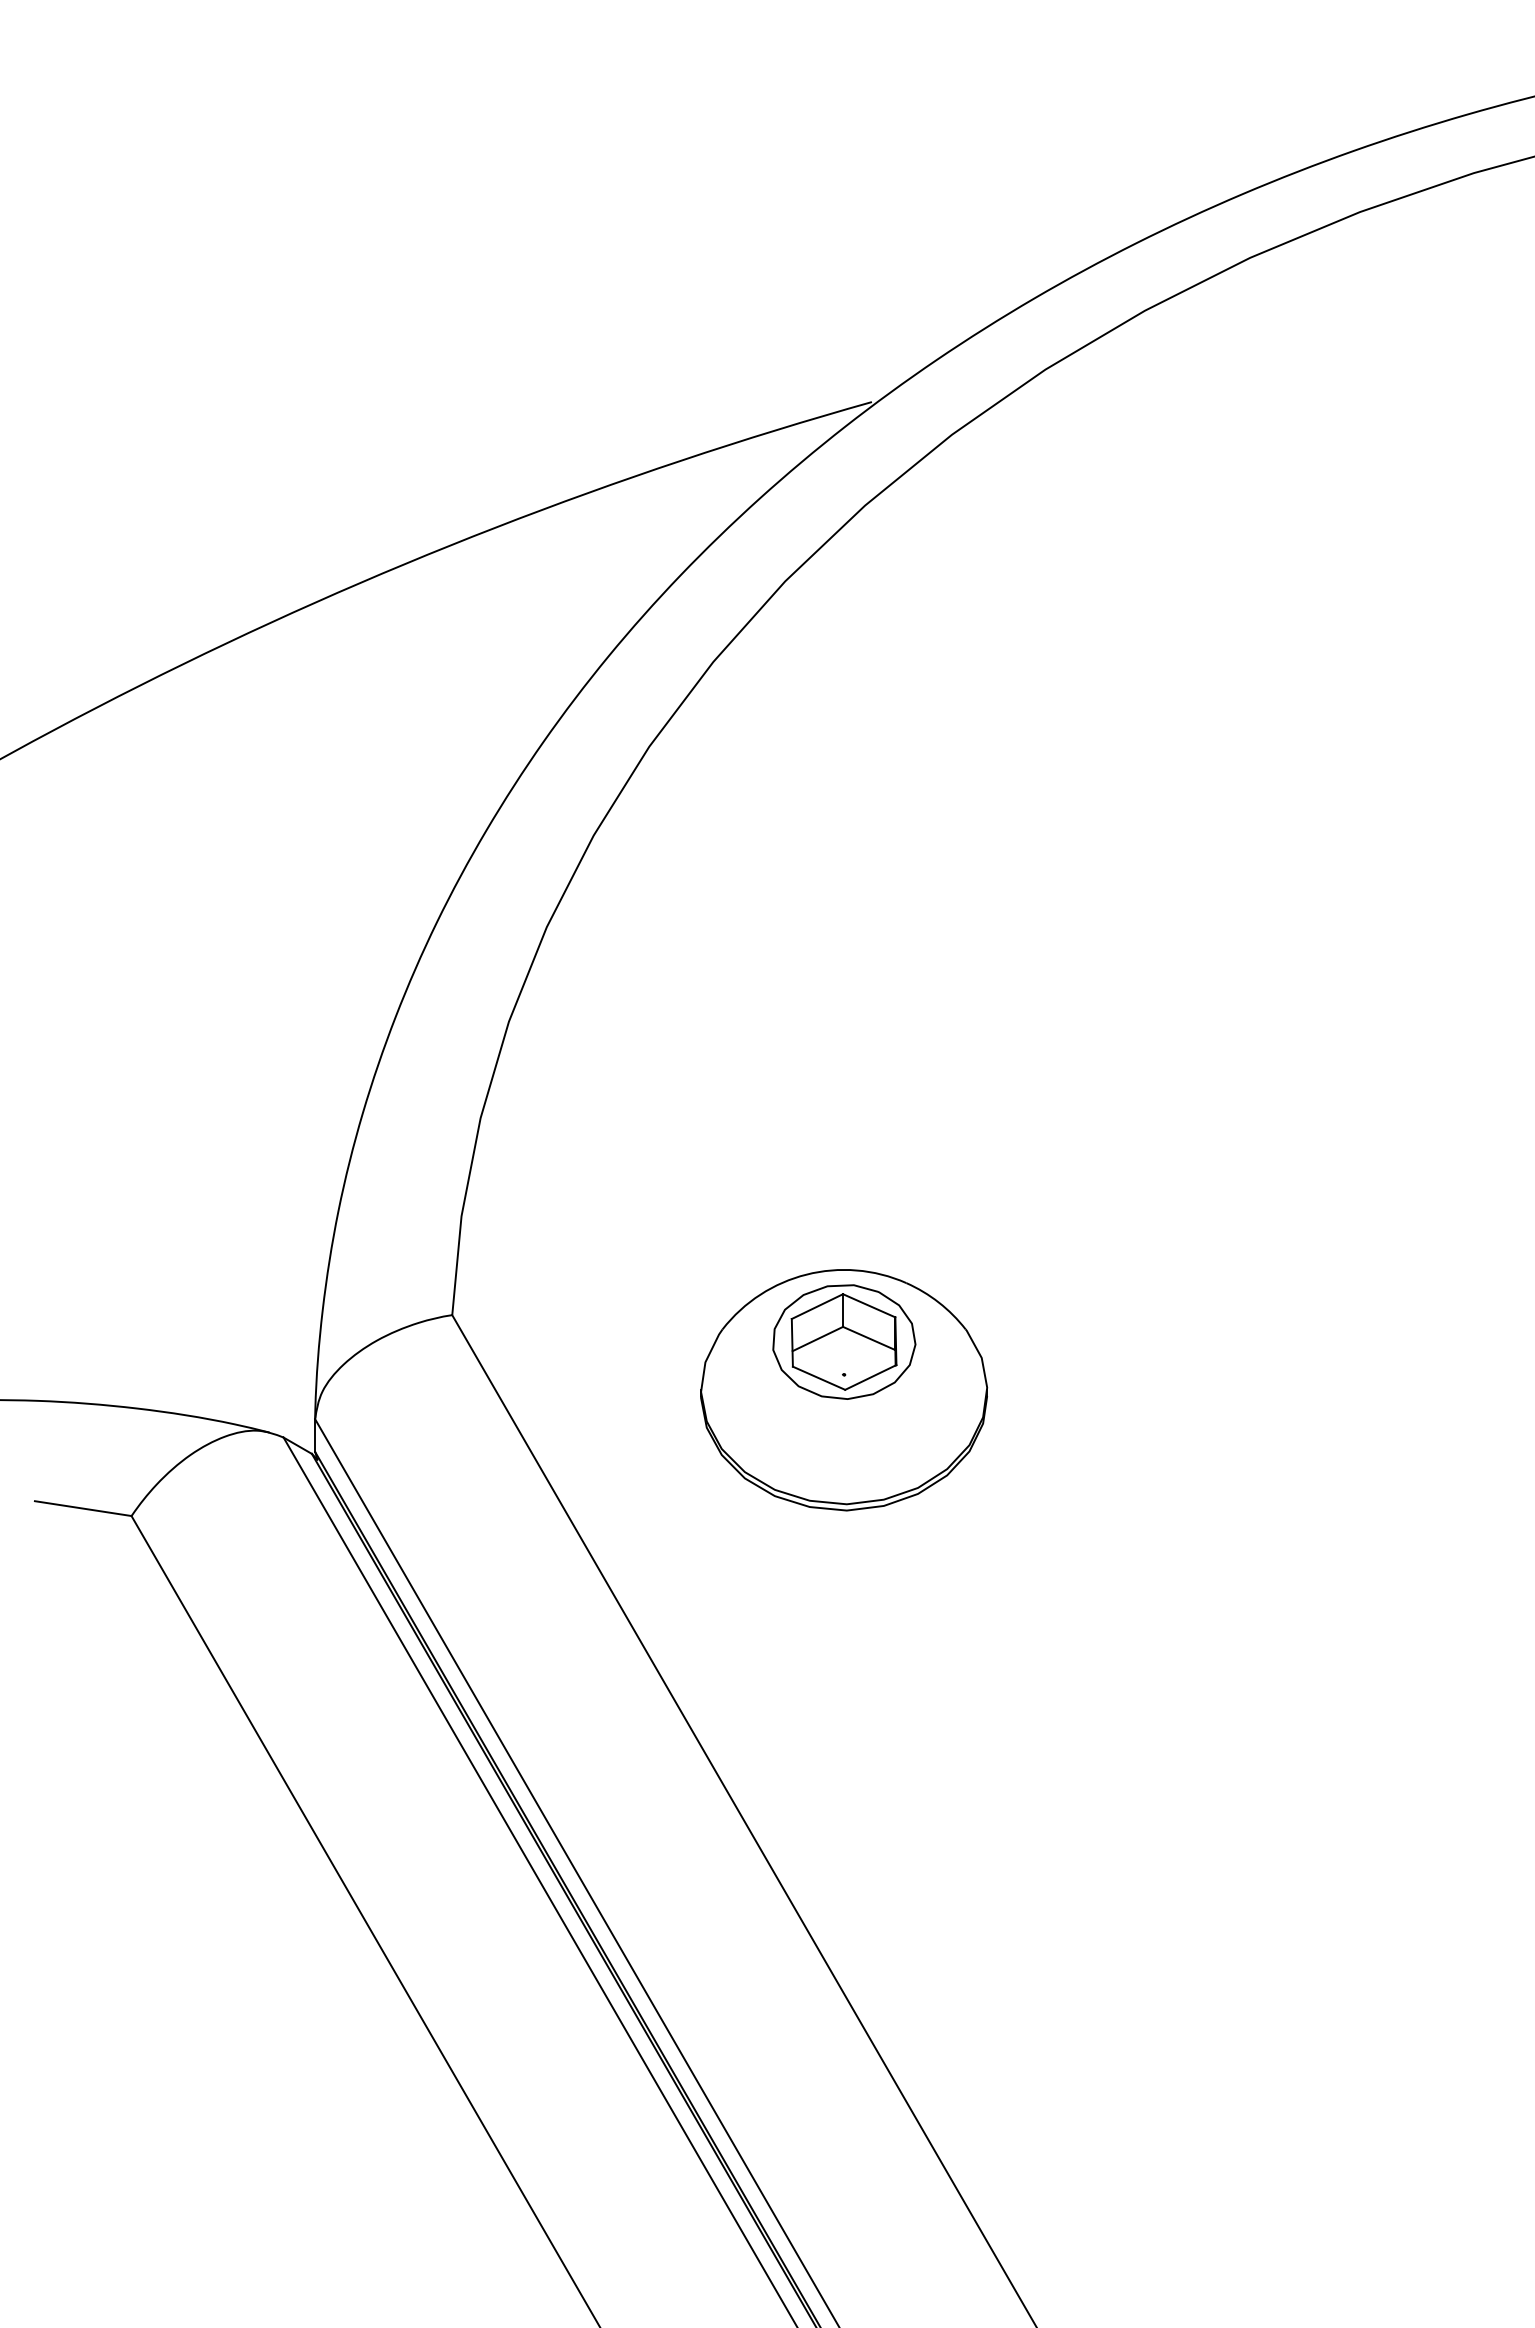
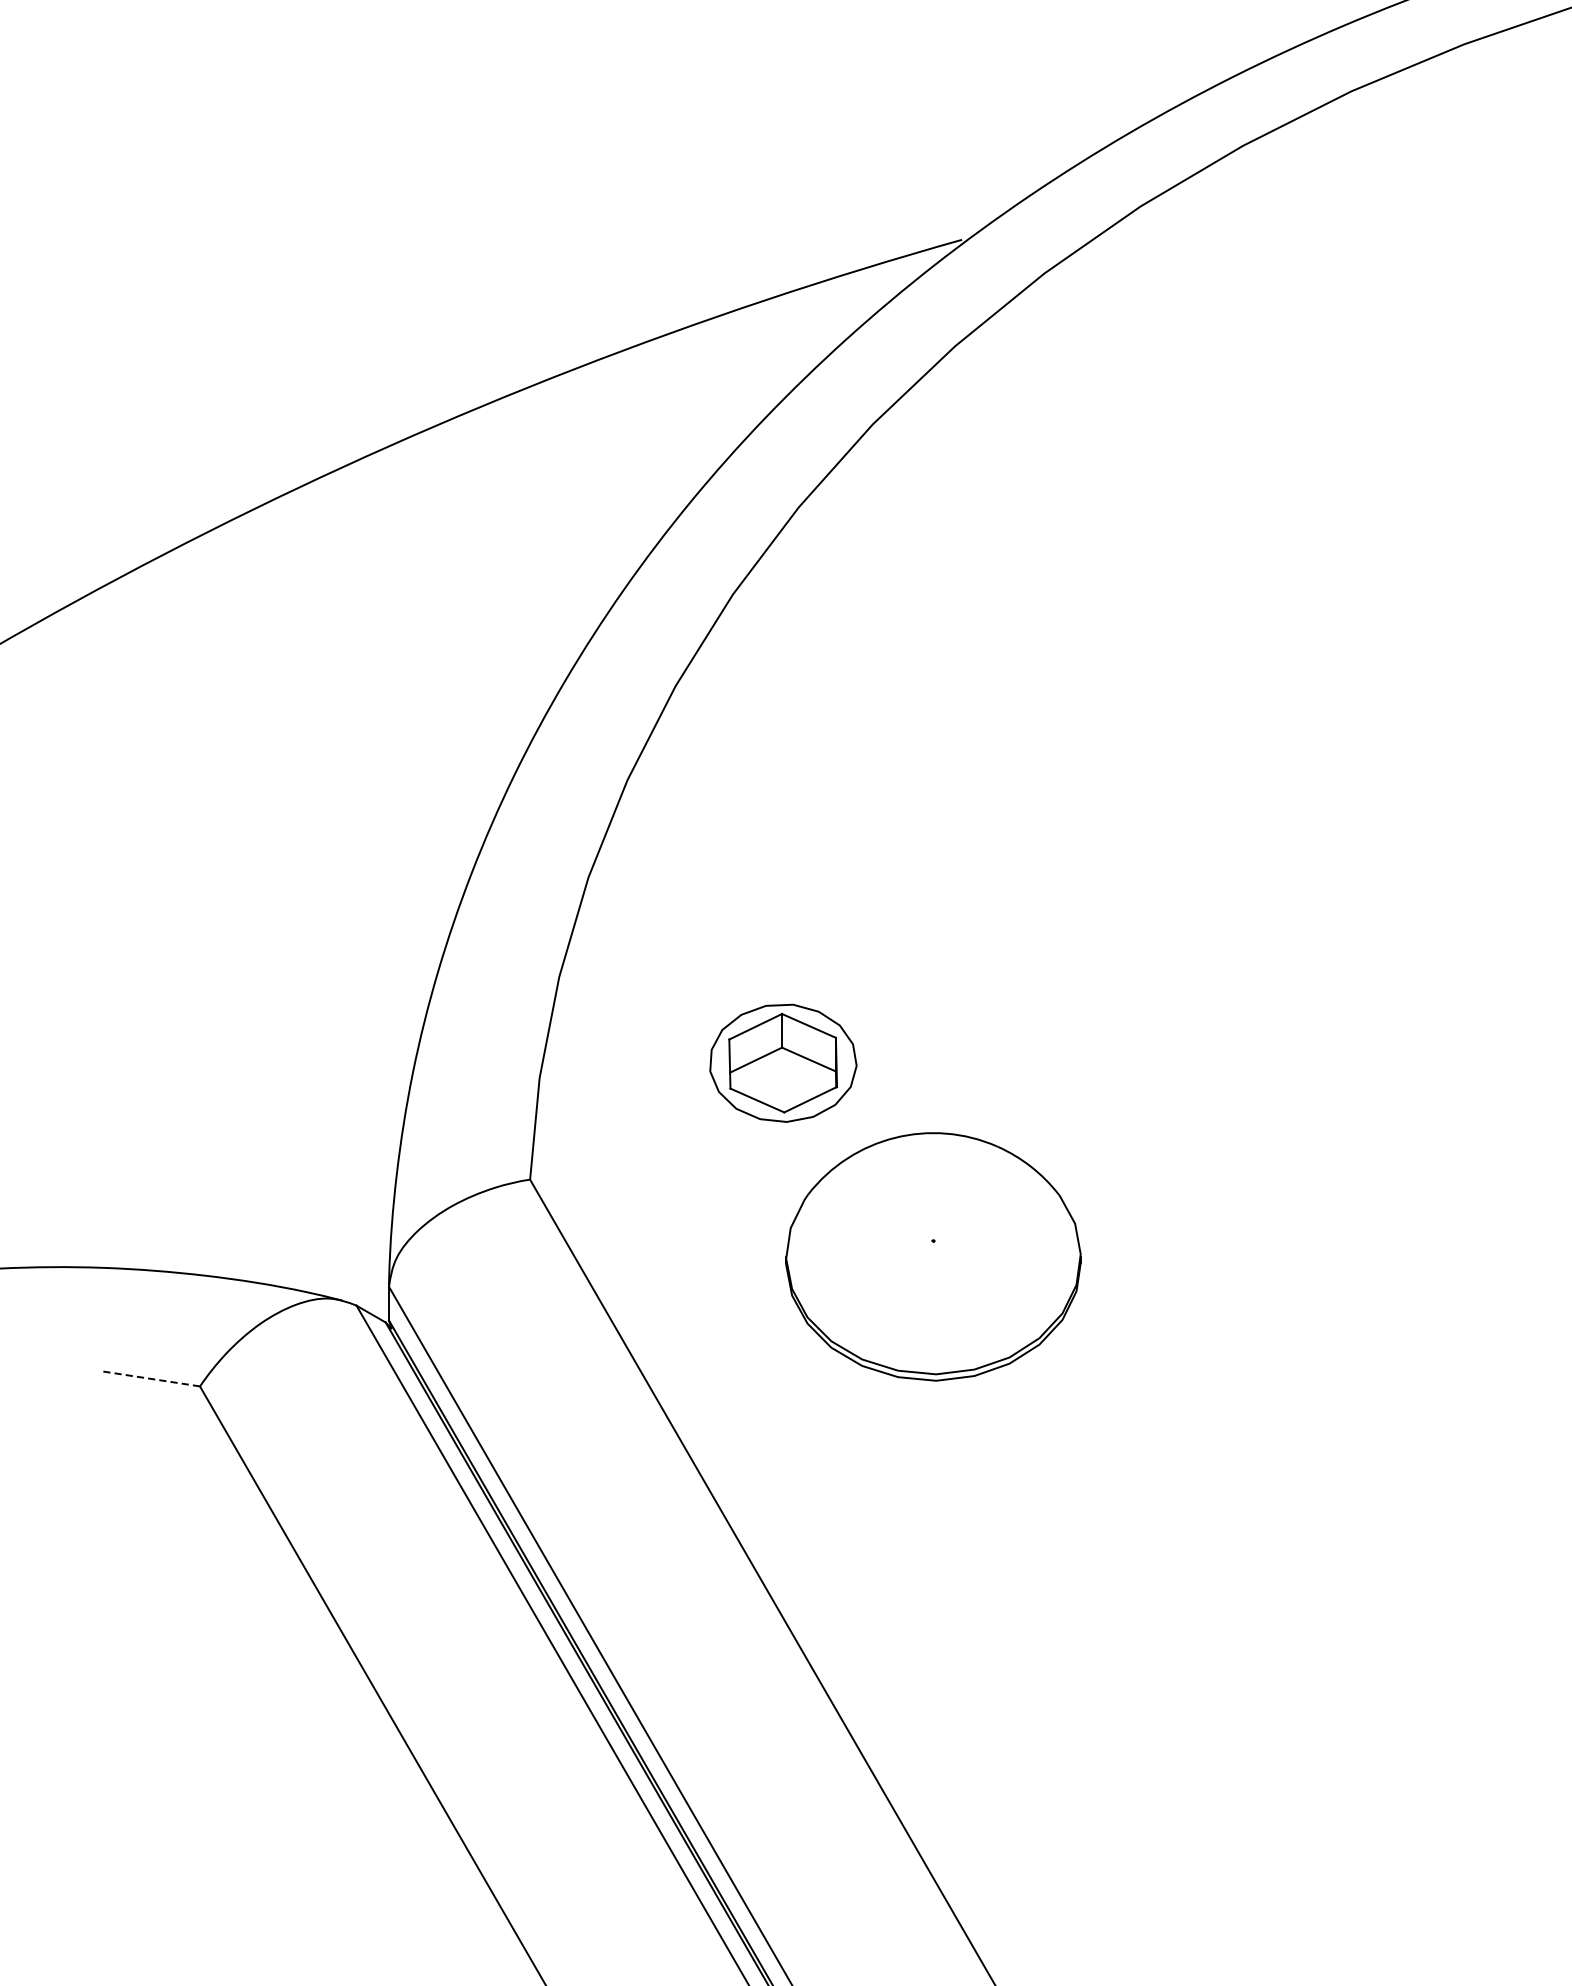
part: (844, 1341) -> (783, 1062), moved
line: (82, 1508) -> (149, 1378), solid -> dashed

